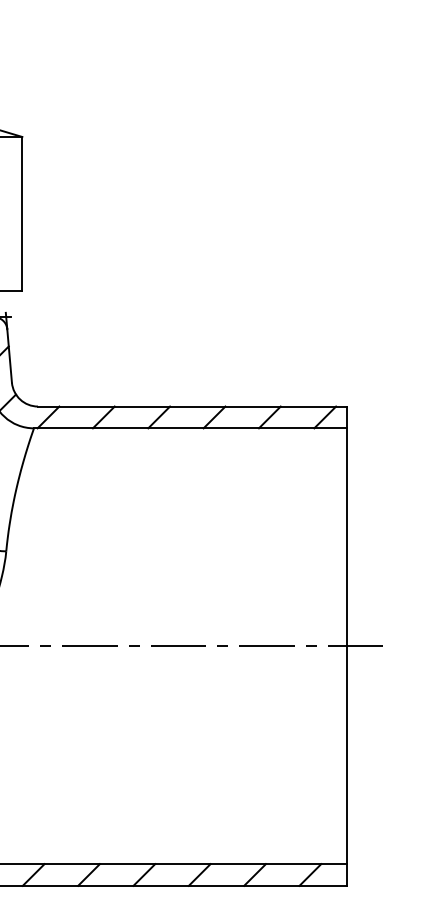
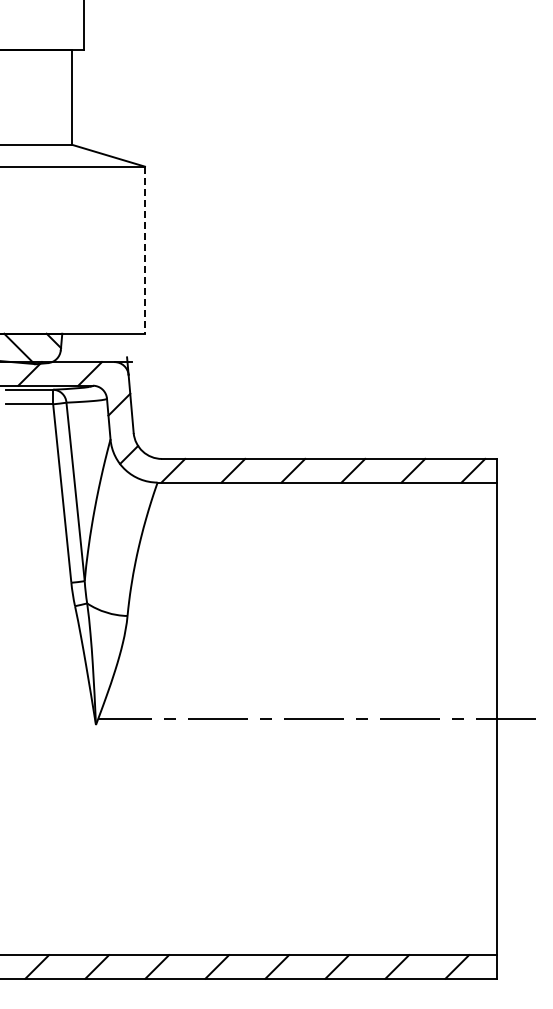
line: (21, 214) -> (144, 250), solid -> dashed

